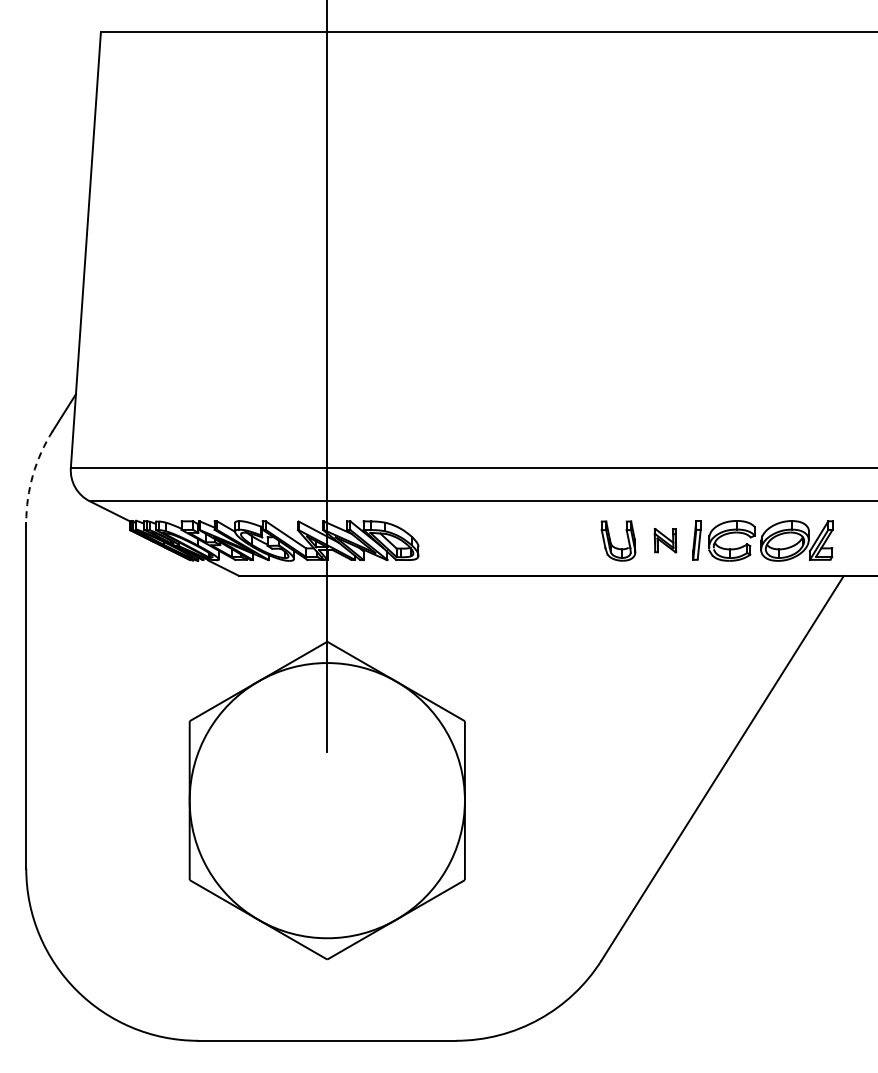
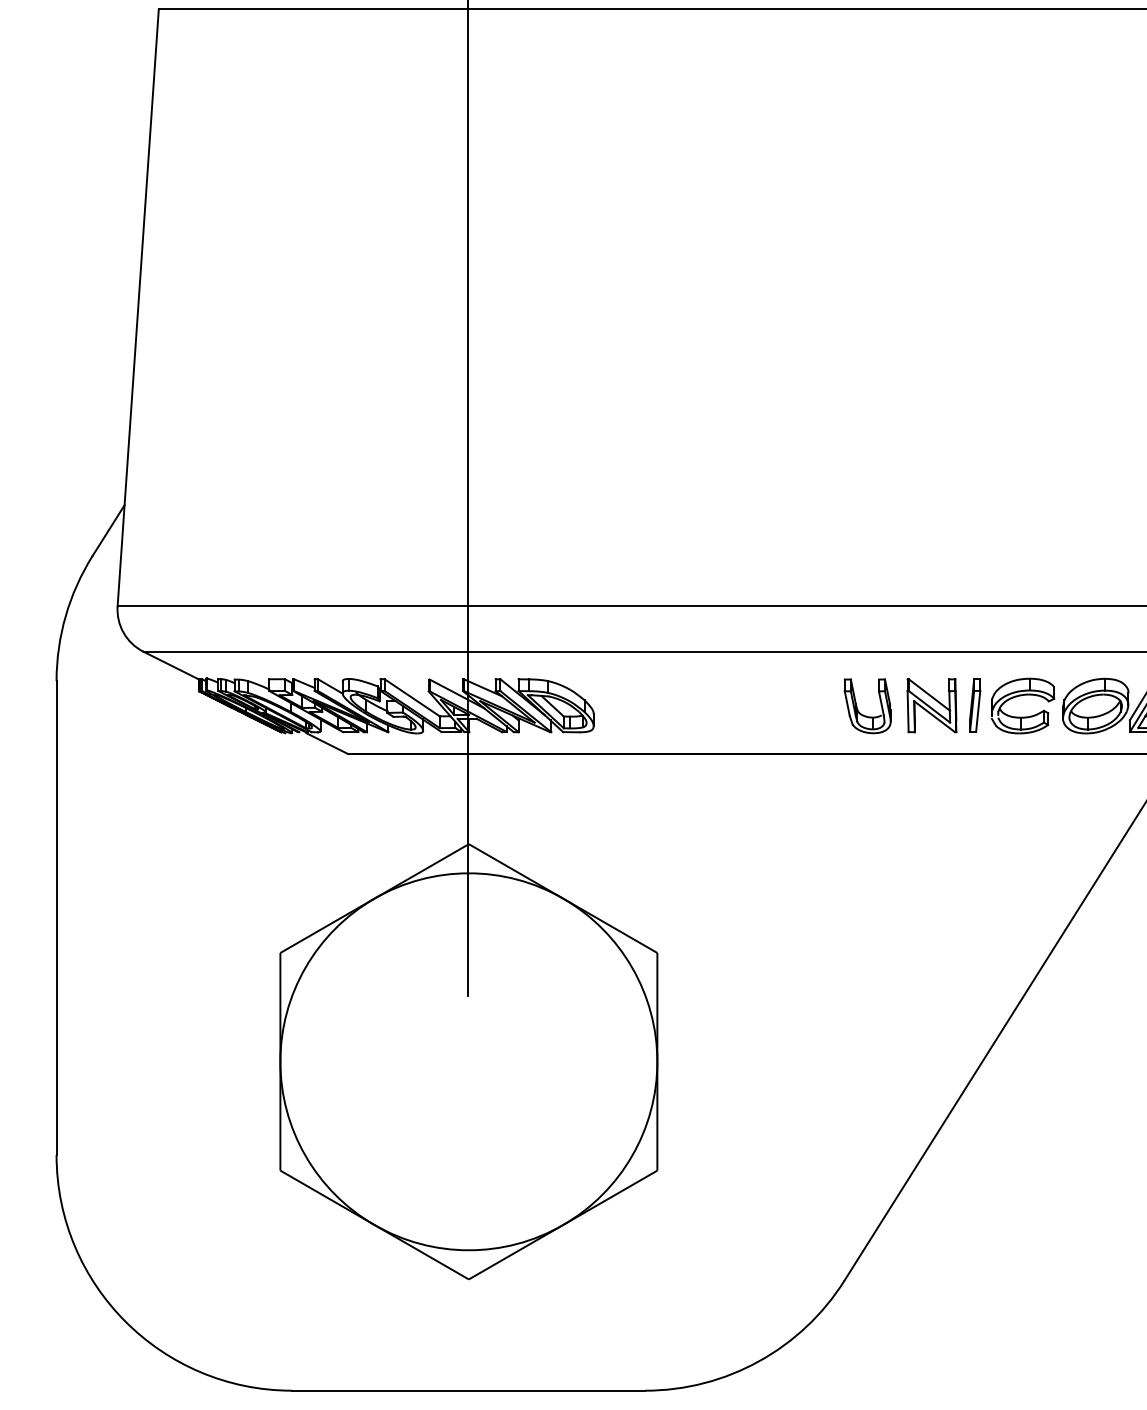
arc: (33, 475) -> (66, 616), dashed -> solid
part: (665, 540) -> (932, 705), size x1.67

